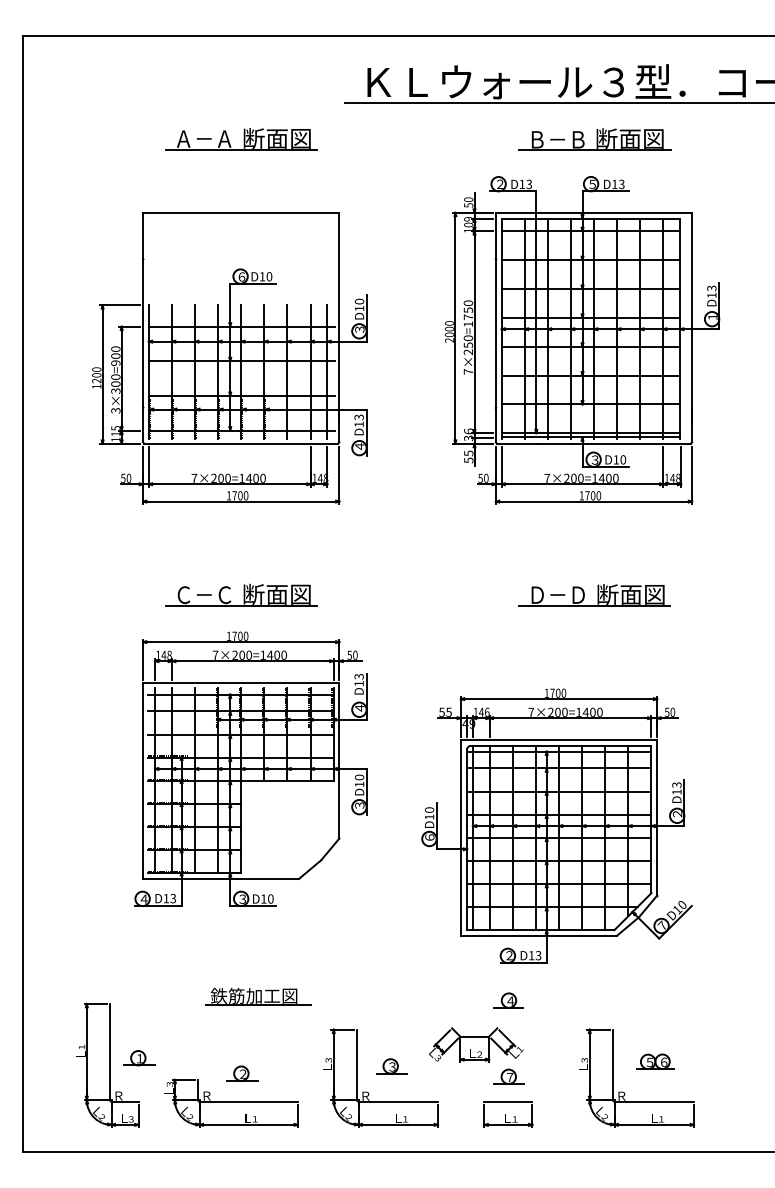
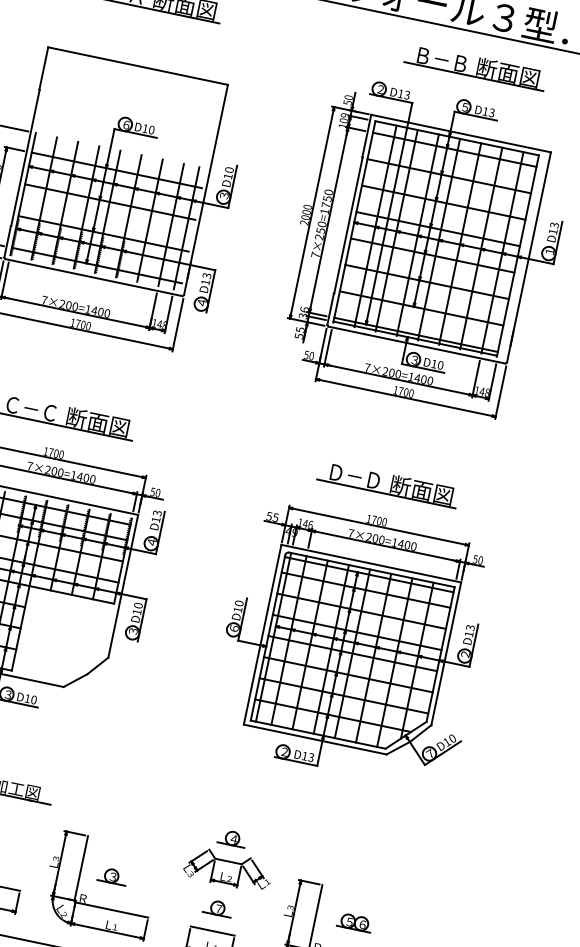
part: (556, 825) -> (352, 641), moved
part: (476, 1044) -> (228, 869), moved

